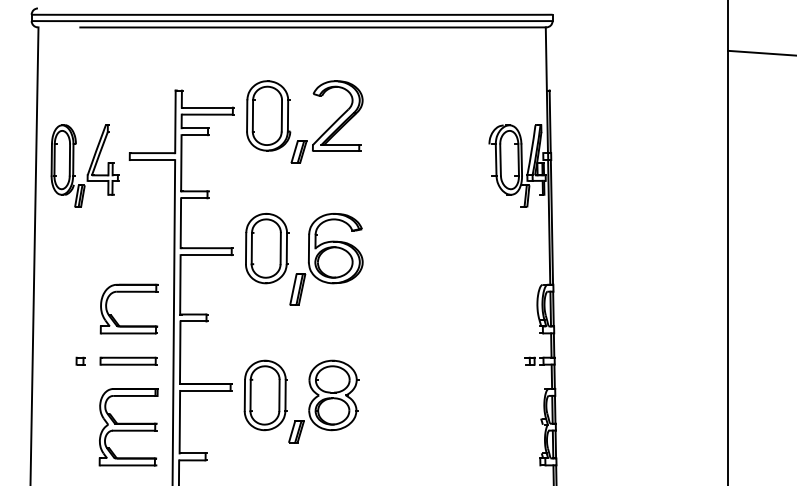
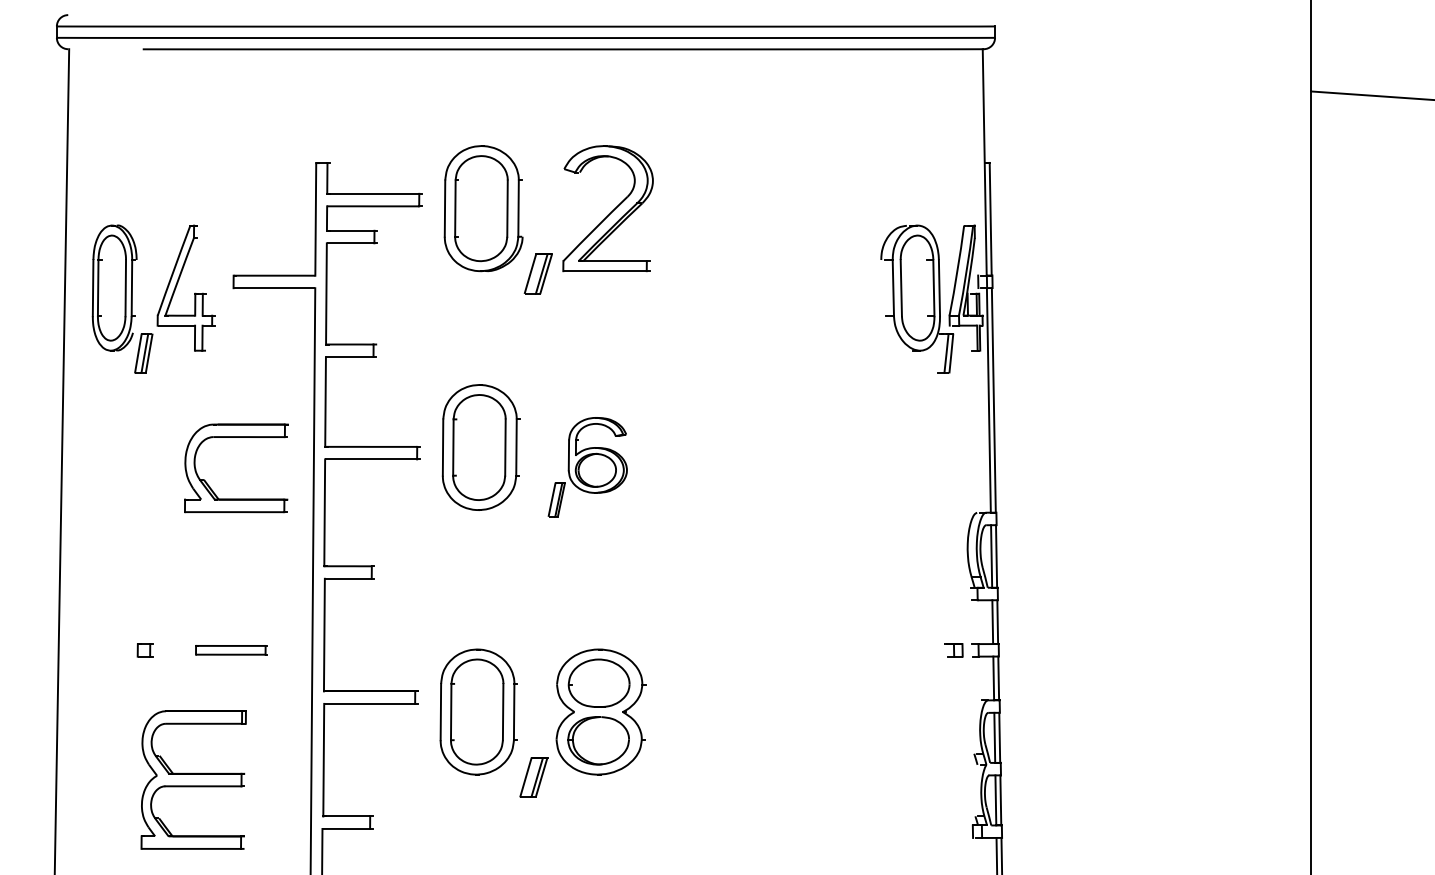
part: (326, 259) -> (587, 467), size x0.6
part: (128, 292) -> (234, 438), moved
part: (128, 360) -> (231, 649), size x0.7
part: (128, 427) -> (193, 780), moved

